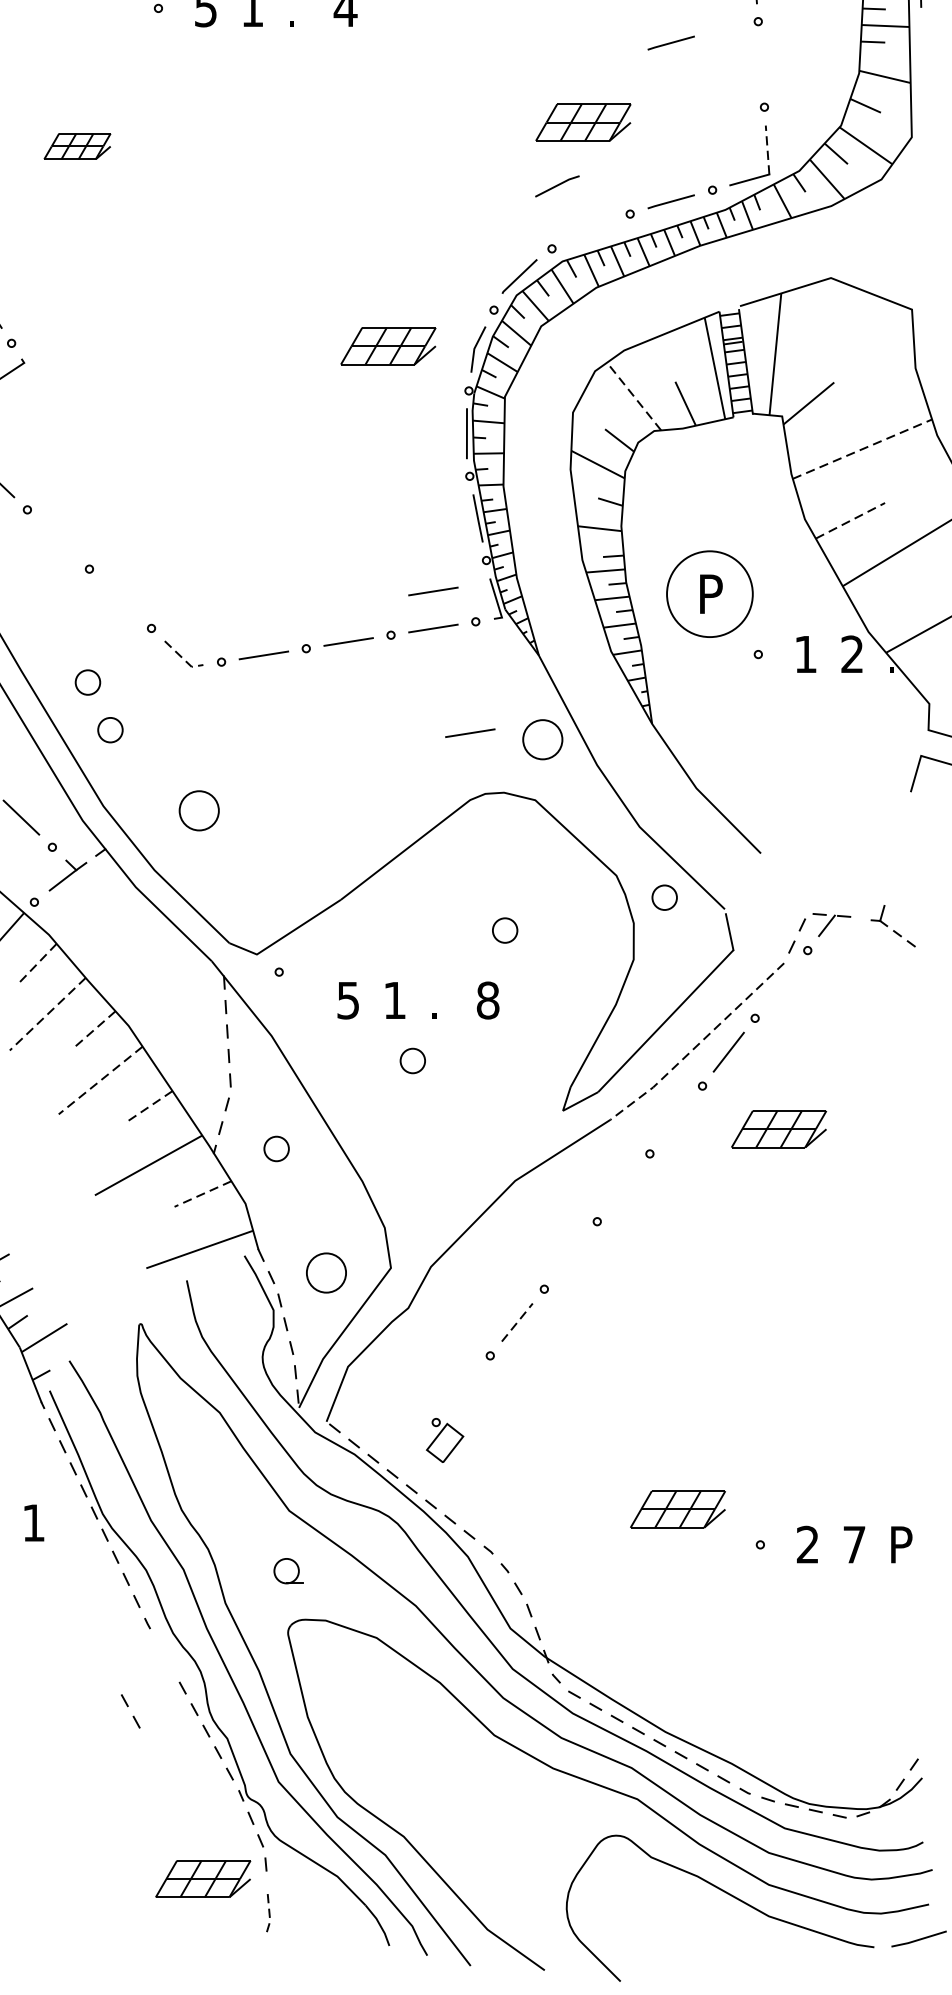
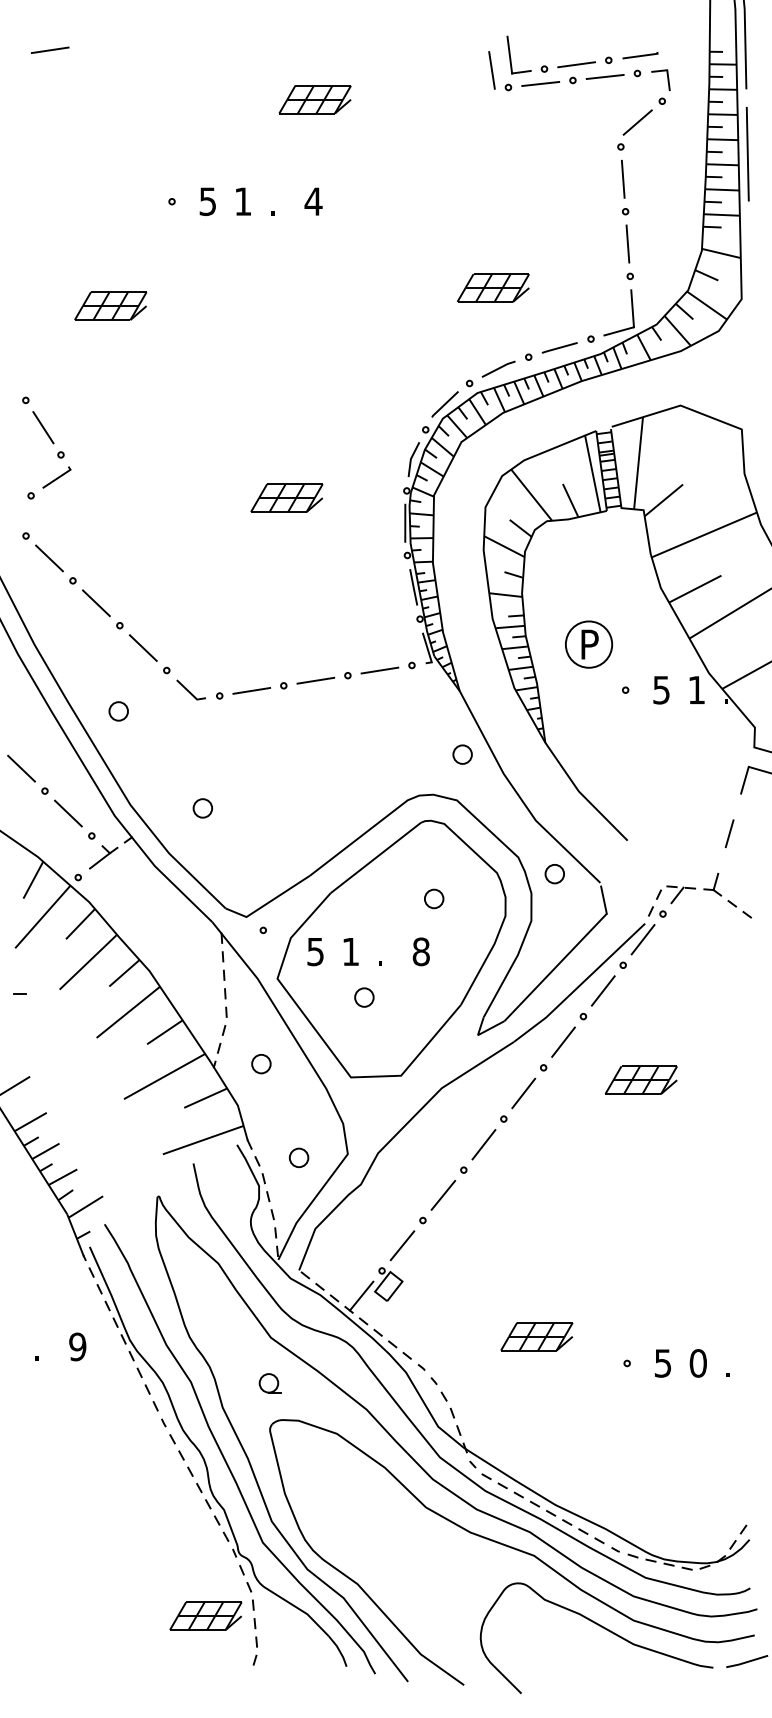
line: (670, 42) -> (559, 227), removed
line: (760, 63) -> (627, 243), added
part: (77, 145) -> (110, 305), size x1.43
line: (767, 149) -> (632, 308), dashed -> solid
line: (557, 185) -> (498, 368), moved
part: (387, 345) -> (286, 497), moved
line: (633, 396) -> (531, 495), dashed -> solid
line: (862, 448) -> (704, 534), dashed -> solid
line: (850, 519) -> (695, 588), dashed -> solid
line: (58, 539) -> (96, 603), added
line: (432, 591) -> (379, 642), removed
circle: (709, 594) -> (588, 644), size x0.71
line: (119, 598) -> (142, 647), added
text: (852, 653) -> (696, 689), 2 -> 1
text: (805, 654) -> (661, 690), 1 -> 5
line: (182, 658) -> (190, 693), dashed -> solid
circle: (110, 730) -> (135, 747), removed
line: (469, 732) -> (407, 749), removed
circle: (542, 739) -> (462, 754), size x0.62
circle: (198, 810) -> (202, 808), size x0.62
line: (895, 843) -> (729, 833), added
part: (893, 925) -> (727, 895), size x1.43
line: (37, 964) -> (80, 924), dashed -> solid
line: (780, 984) -> (642, 939), added
part: (448, 996) -> (391, 948), added
line: (47, 1014) -> (88, 962), dashed -> solid
line: (95, 1029) -> (124, 973), dashed -> solid
line: (698, 1045) -> (580, 985), dashed -> solid
line: (100, 1080) -> (128, 1012), dashed -> solid
line: (148, 1107) -> (164, 1032), dashed -> solid
line: (676, 1119) -> (563, 1041), added
part: (778, 1128) -> (640, 1079), moved
line: (623, 1187) -> (523, 1093), added
line: (202, 1194) -> (205, 1098), dashed -> solid
line: (570, 1255) -> (483, 1144), added
circle: (325, 1272) -> (298, 1157), size x0.62
line: (517, 1322) -> (443, 1195), dashed -> solid
line: (463, 1388) -> (402, 1245), added
line: (409, 1454) -> (361, 1295), added
part: (677, 1509) -> (536, 1336), moved
text: (33, 1522) -> (77, 1346), 1 -> 9
text: (807, 1544) -> (662, 1363), 2 -> 5
text: (853, 1544) -> (697, 1363), 7 -> 0
text: (902, 1544) -> (734, 1363), P -> .
part: (129, 1711) -> (176, 1447), moved
part: (267, 1912) -> (254, 1641), size x1.67

